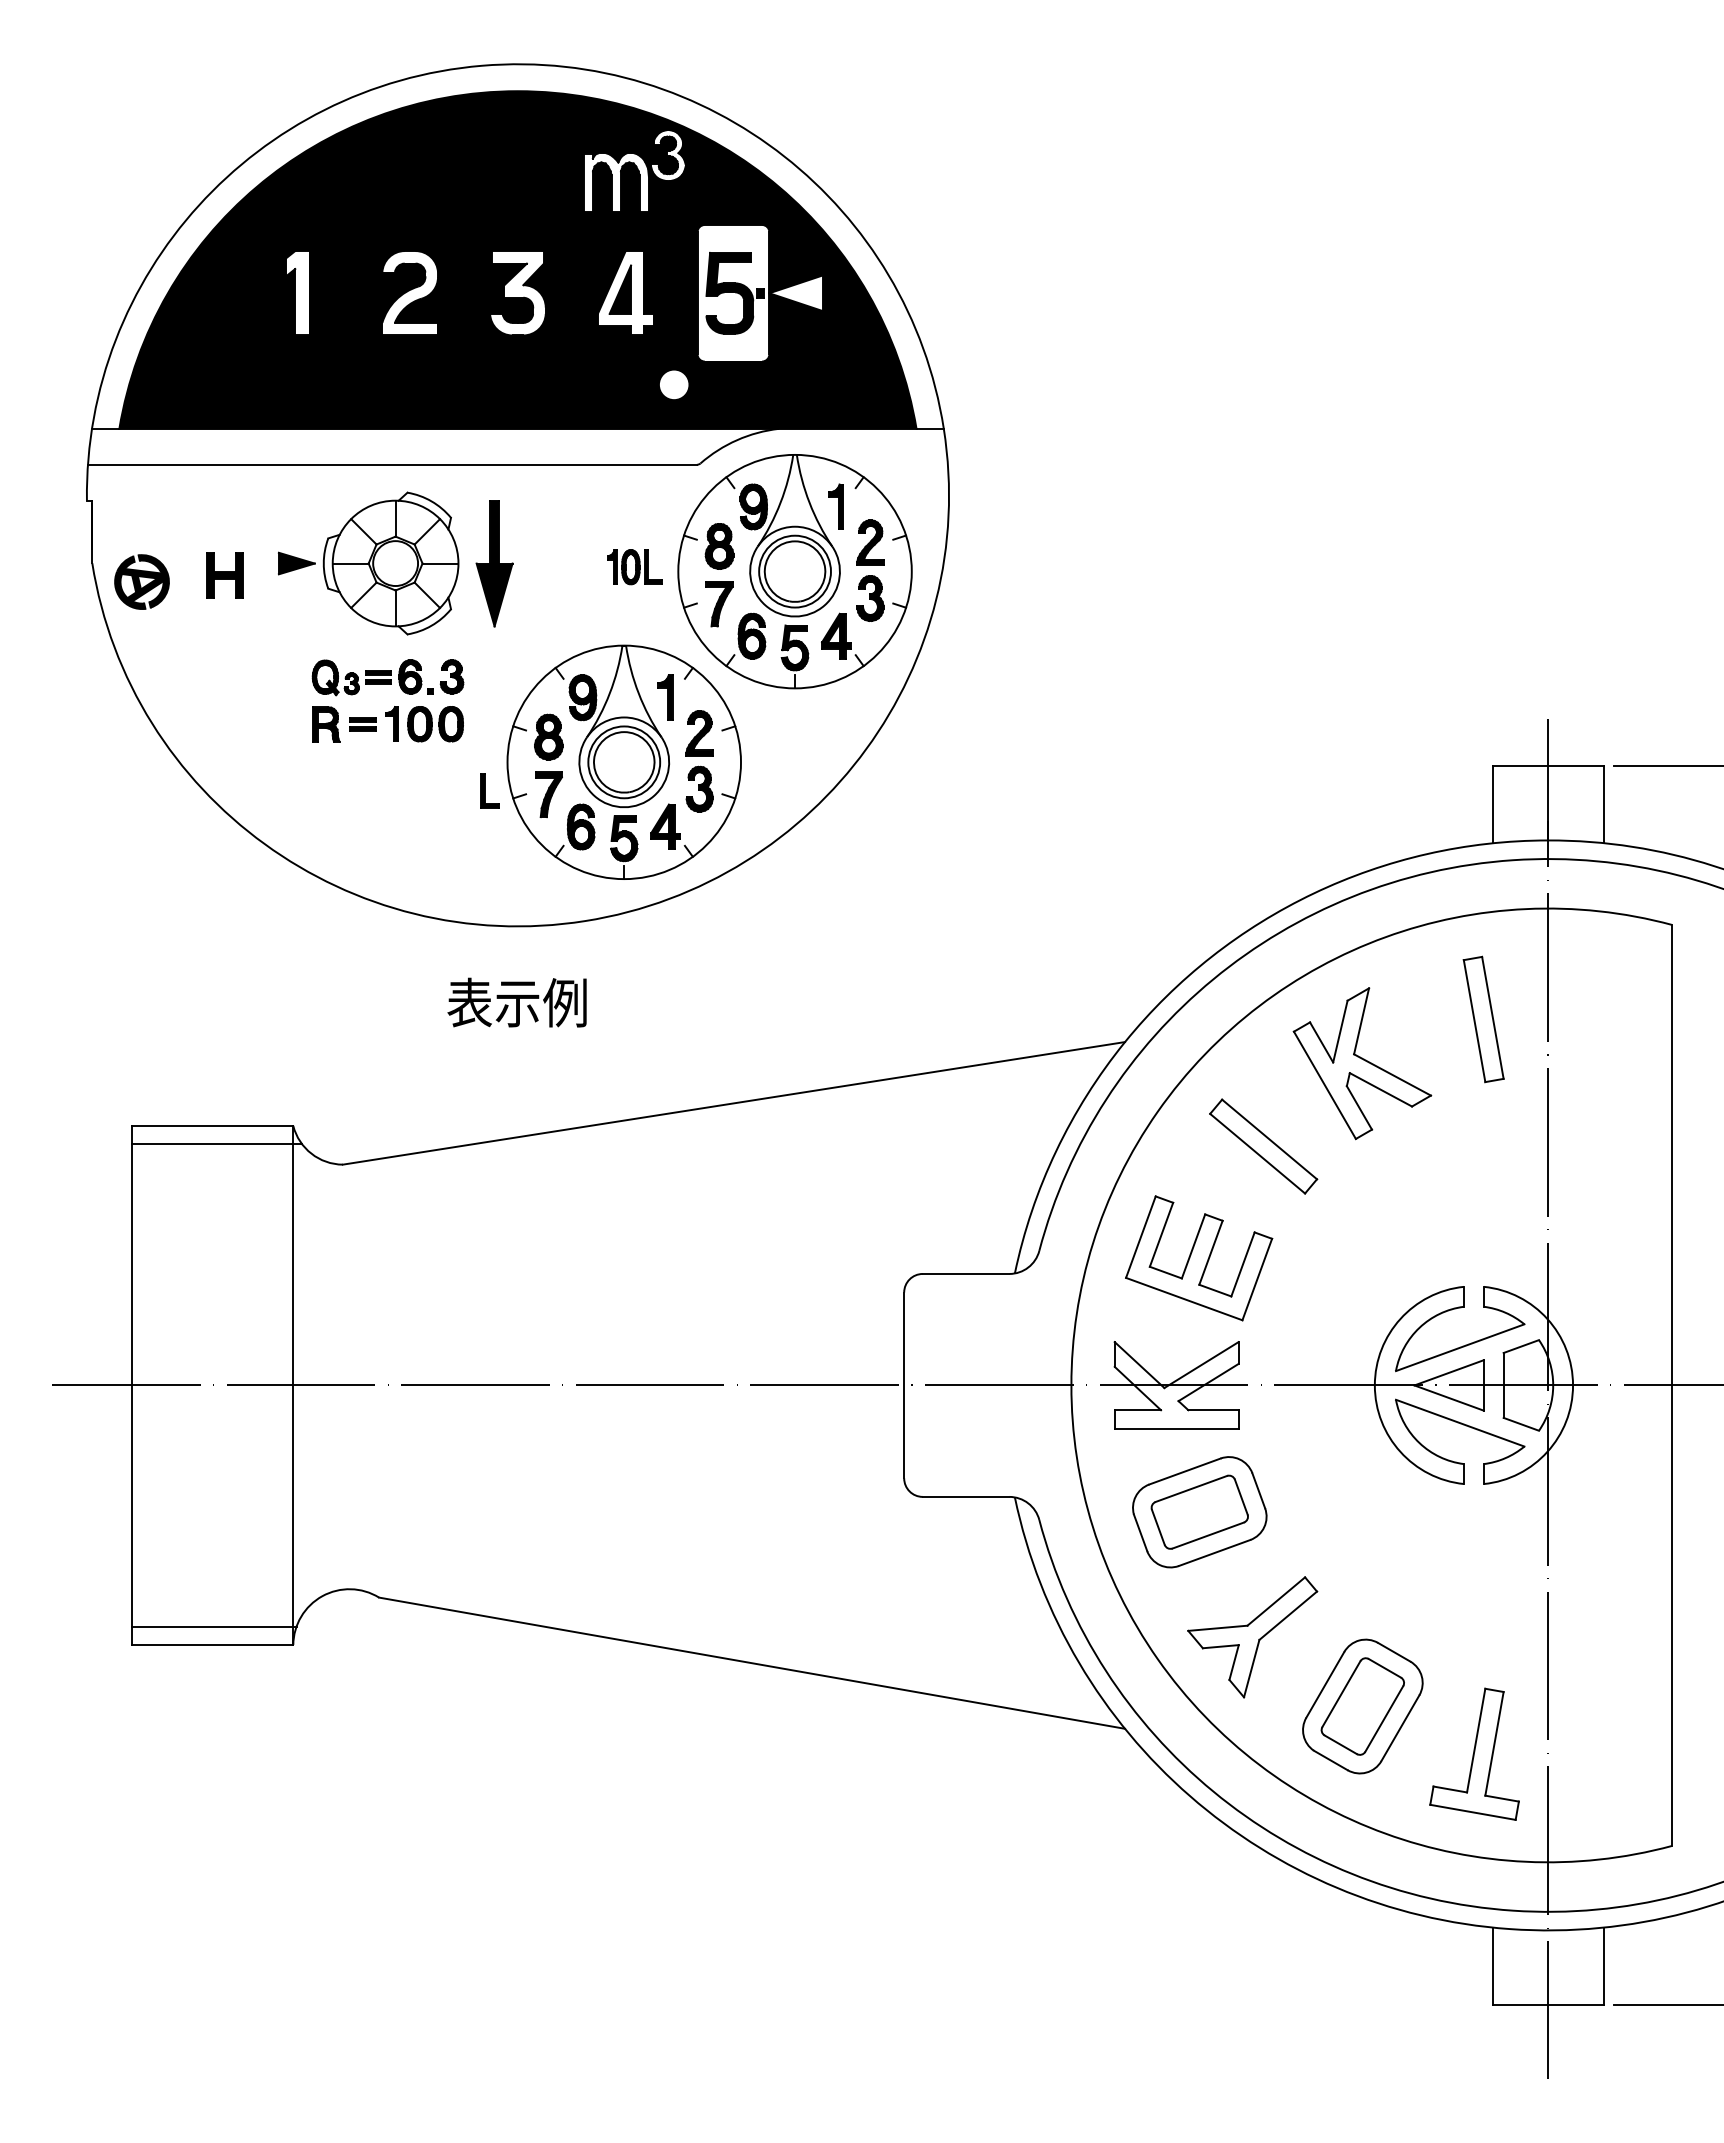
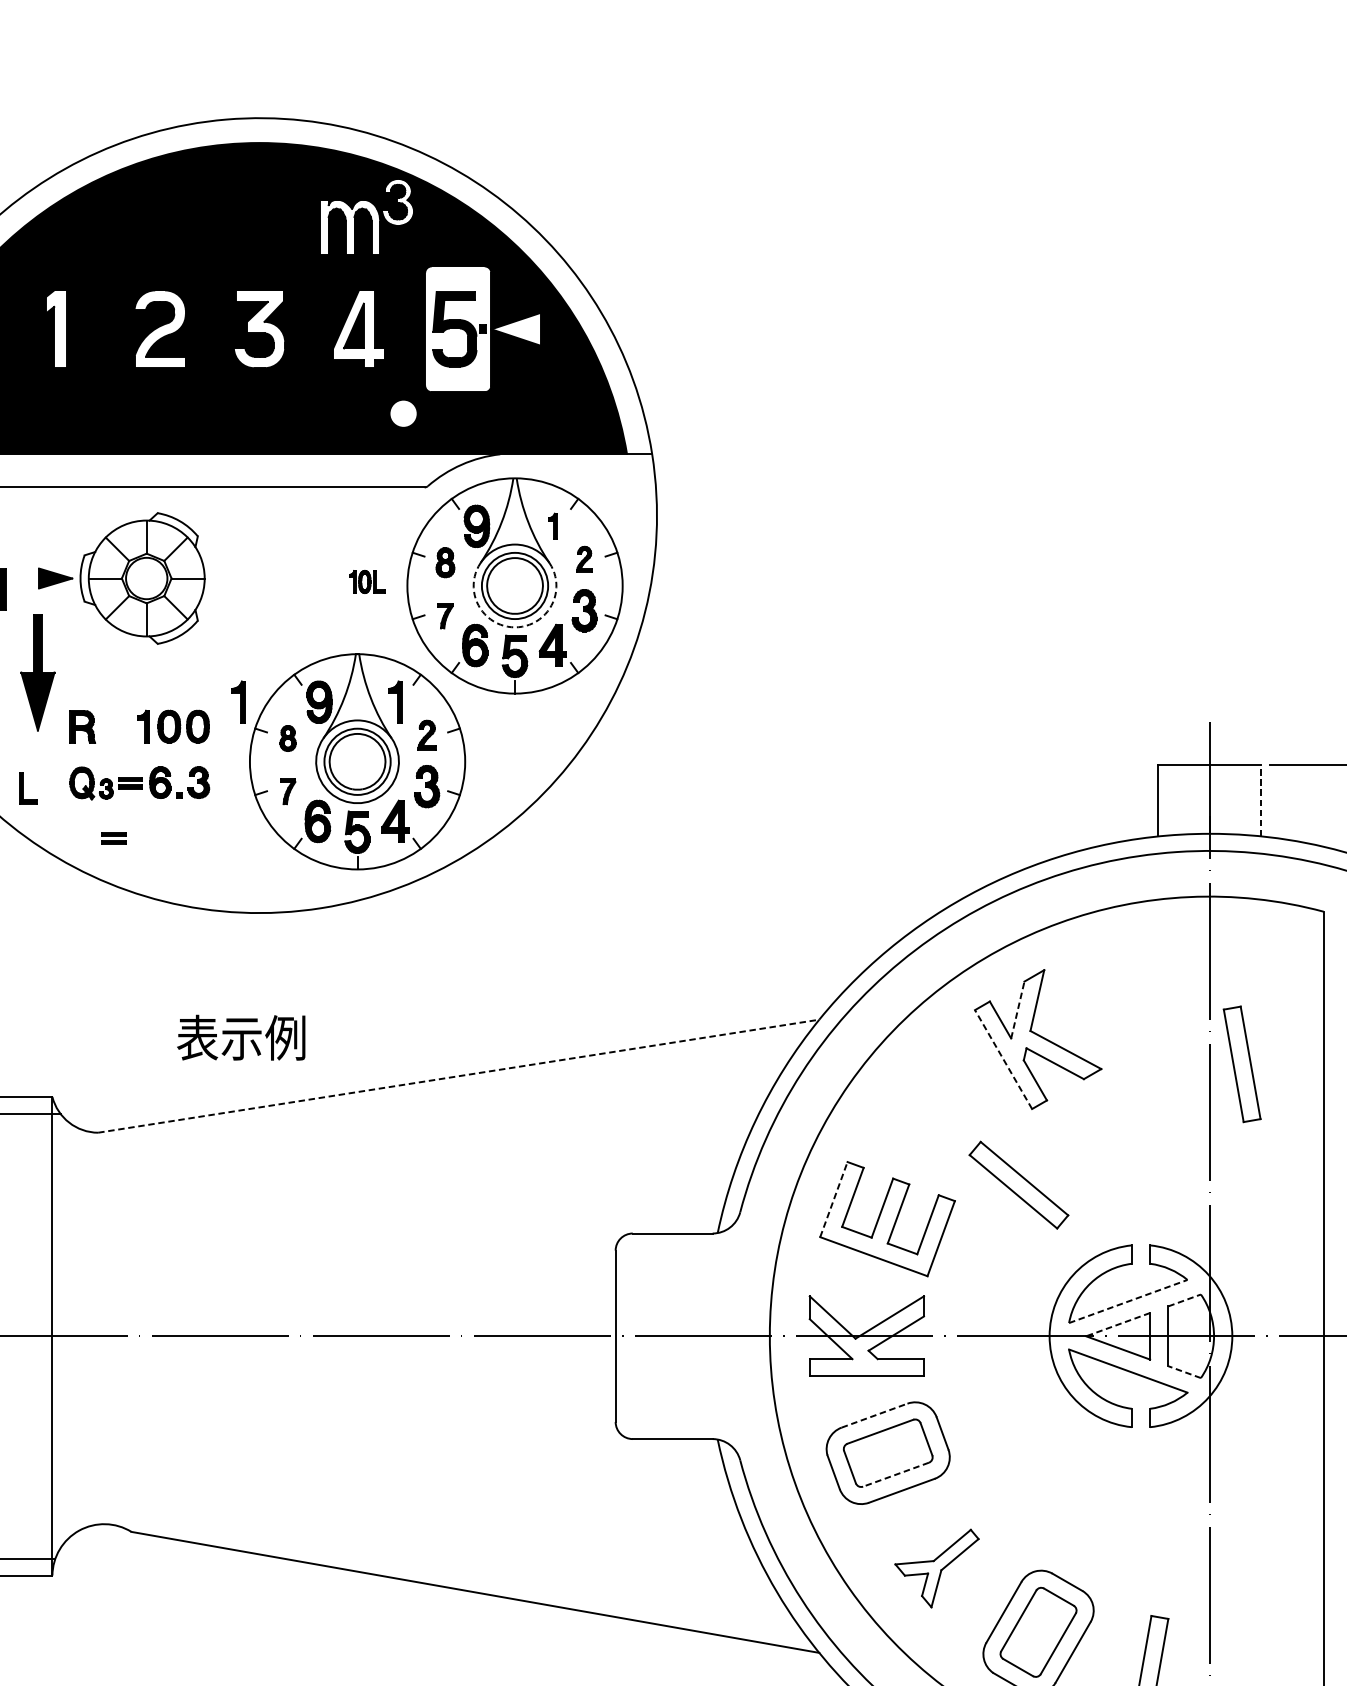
part: (835, 506) -> (552, 525), size x0.6
part: (870, 542) -> (584, 559), size x0.6
part: (719, 546) -> (445, 562), size x0.7
part: (494, 563) -> (37, 672), moved
part: (634, 567) -> (367, 582), size x0.7
part: (719, 604) -> (445, 616), size x0.6
arc: (795, 616) -> (515, 627), solid -> dashed
part: (387, 677) -> (139, 783), moved
part: (495, 697) -> (238, 702), added
part: (362, 724) -> (113, 838), moved
part: (699, 733) -> (426, 735), size x0.7
part: (548, 736) -> (287, 737), size x0.6
part: (489, 790) -> (27, 787), moved
part: (548, 794) -> (287, 791), size x0.6
line: (1603, 804) -> (1260, 800), solid -> dashed
text: (516, 1002) -> (240, 1037), moved
part: (1483, 1019) -> (1241, 1064), moved
line: (1340, 1031) -> (1017, 1009), solid -> dashed
line: (1324, 1085) -> (1003, 1059), solid -> dashed
line: (733, 1103) -> (458, 1076), solid -> dashed
part: (1263, 1146) -> (1018, 1185), moved
line: (1141, 1236) -> (834, 1198), solid -> dashed
line: (1521, 1346) -> (1184, 1300), solid -> dashed
line: (1460, 1347) -> (1128, 1301), solid -> dashed
line: (1449, 1372) -> (1118, 1324), solid -> dashed
line: (1521, 1424) -> (1184, 1372), solid -> dashed
line: (1185, 1471) -> (875, 1415), solid -> dashed
line: (1208, 1535) -> (896, 1474), solid -> dashed
part: (1252, 1637) -> (936, 1568), size x0.7

